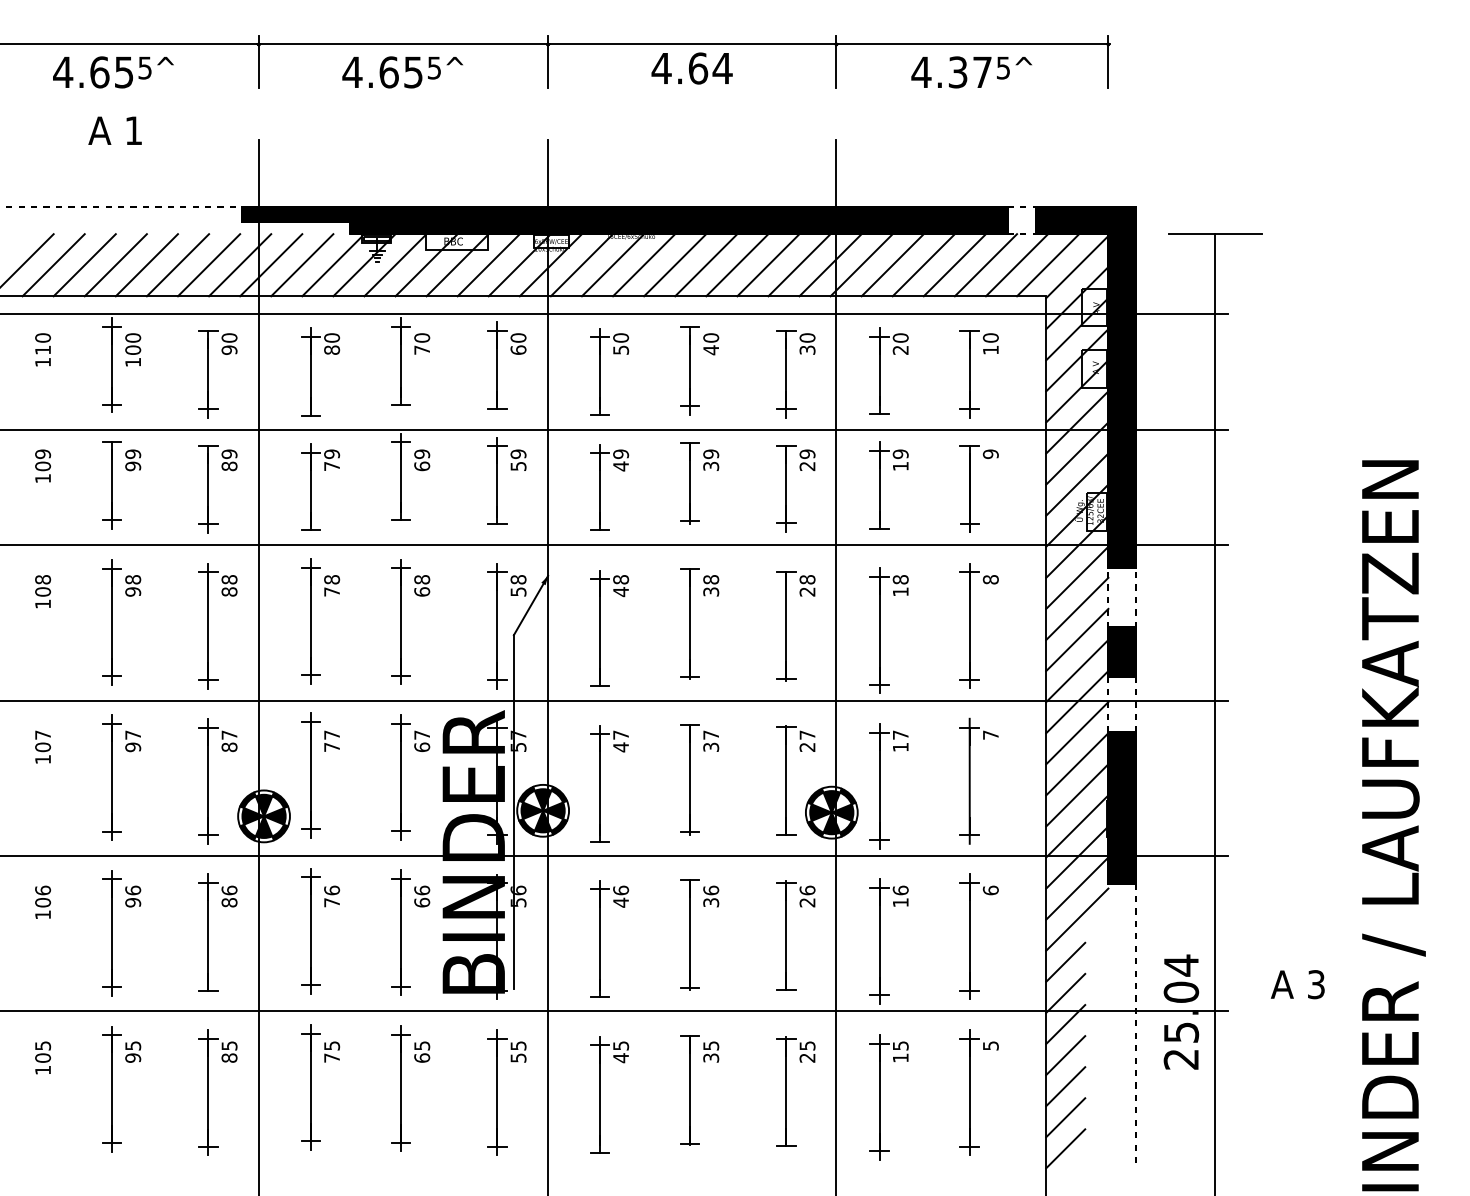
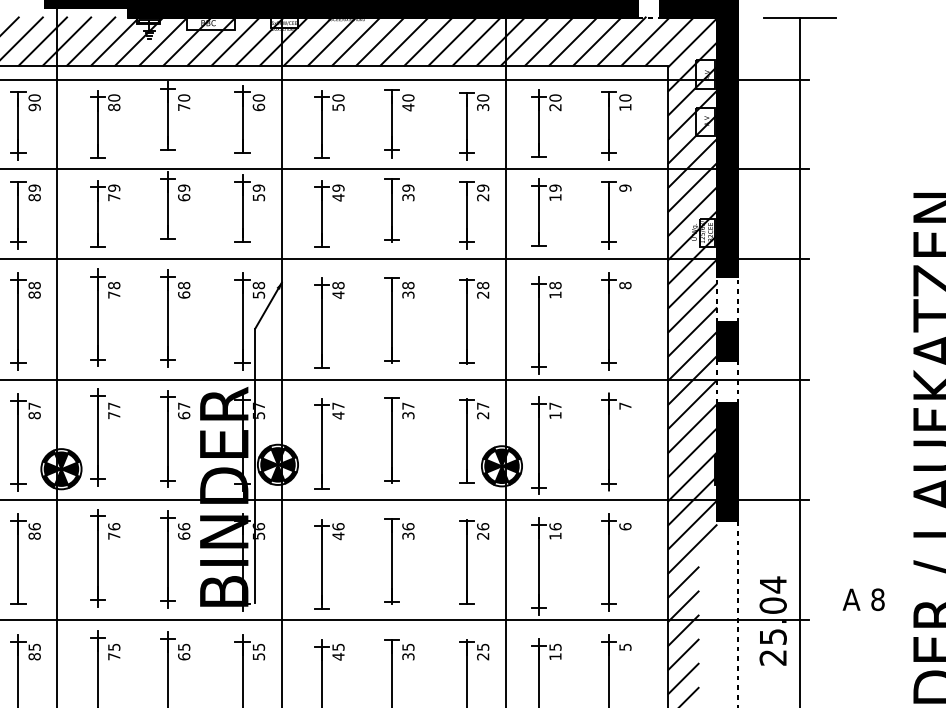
text: (1316, 984) -> (878, 599), 3 -> 8

